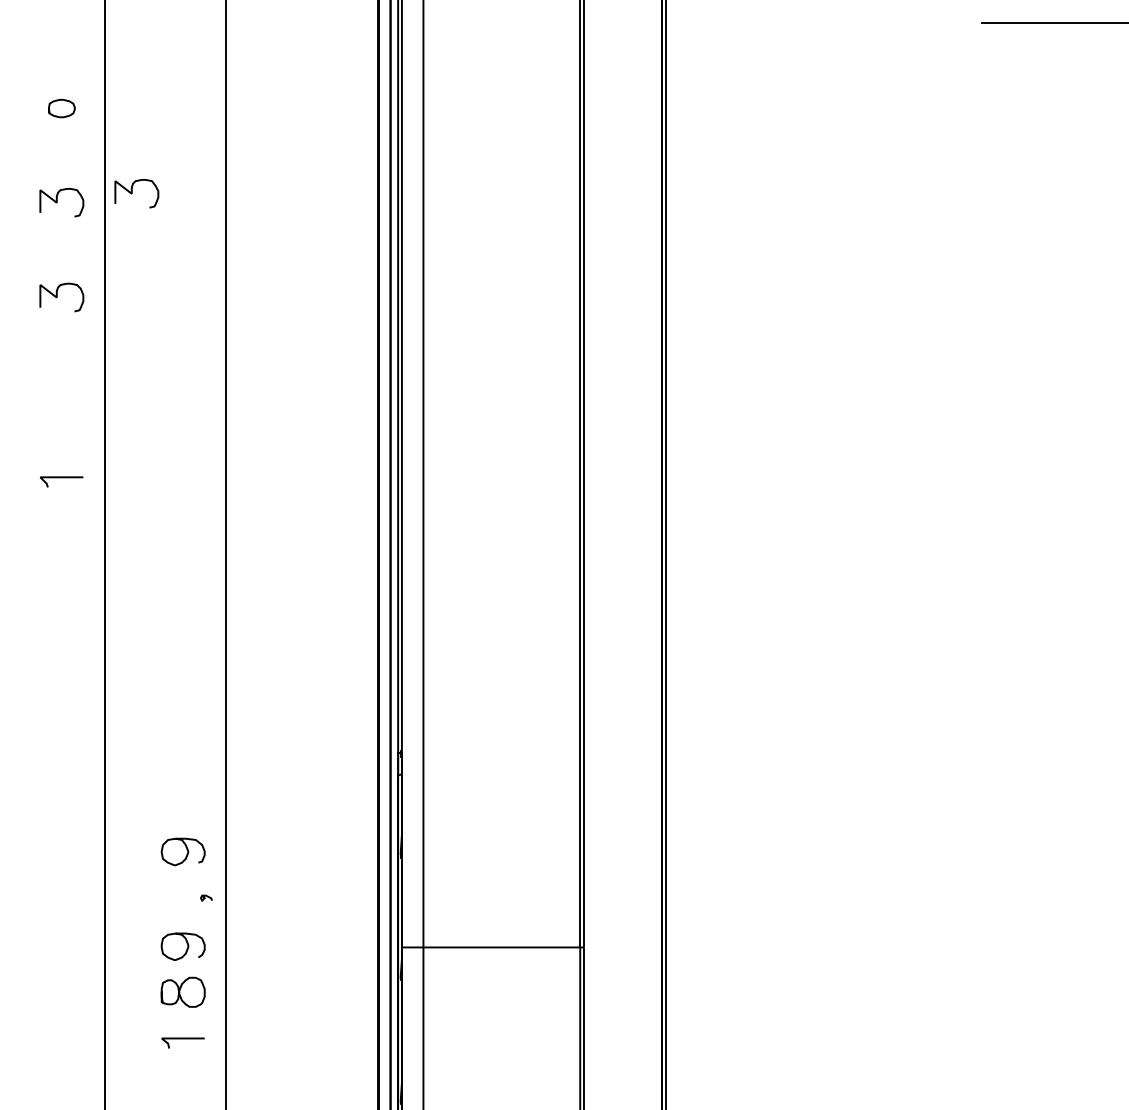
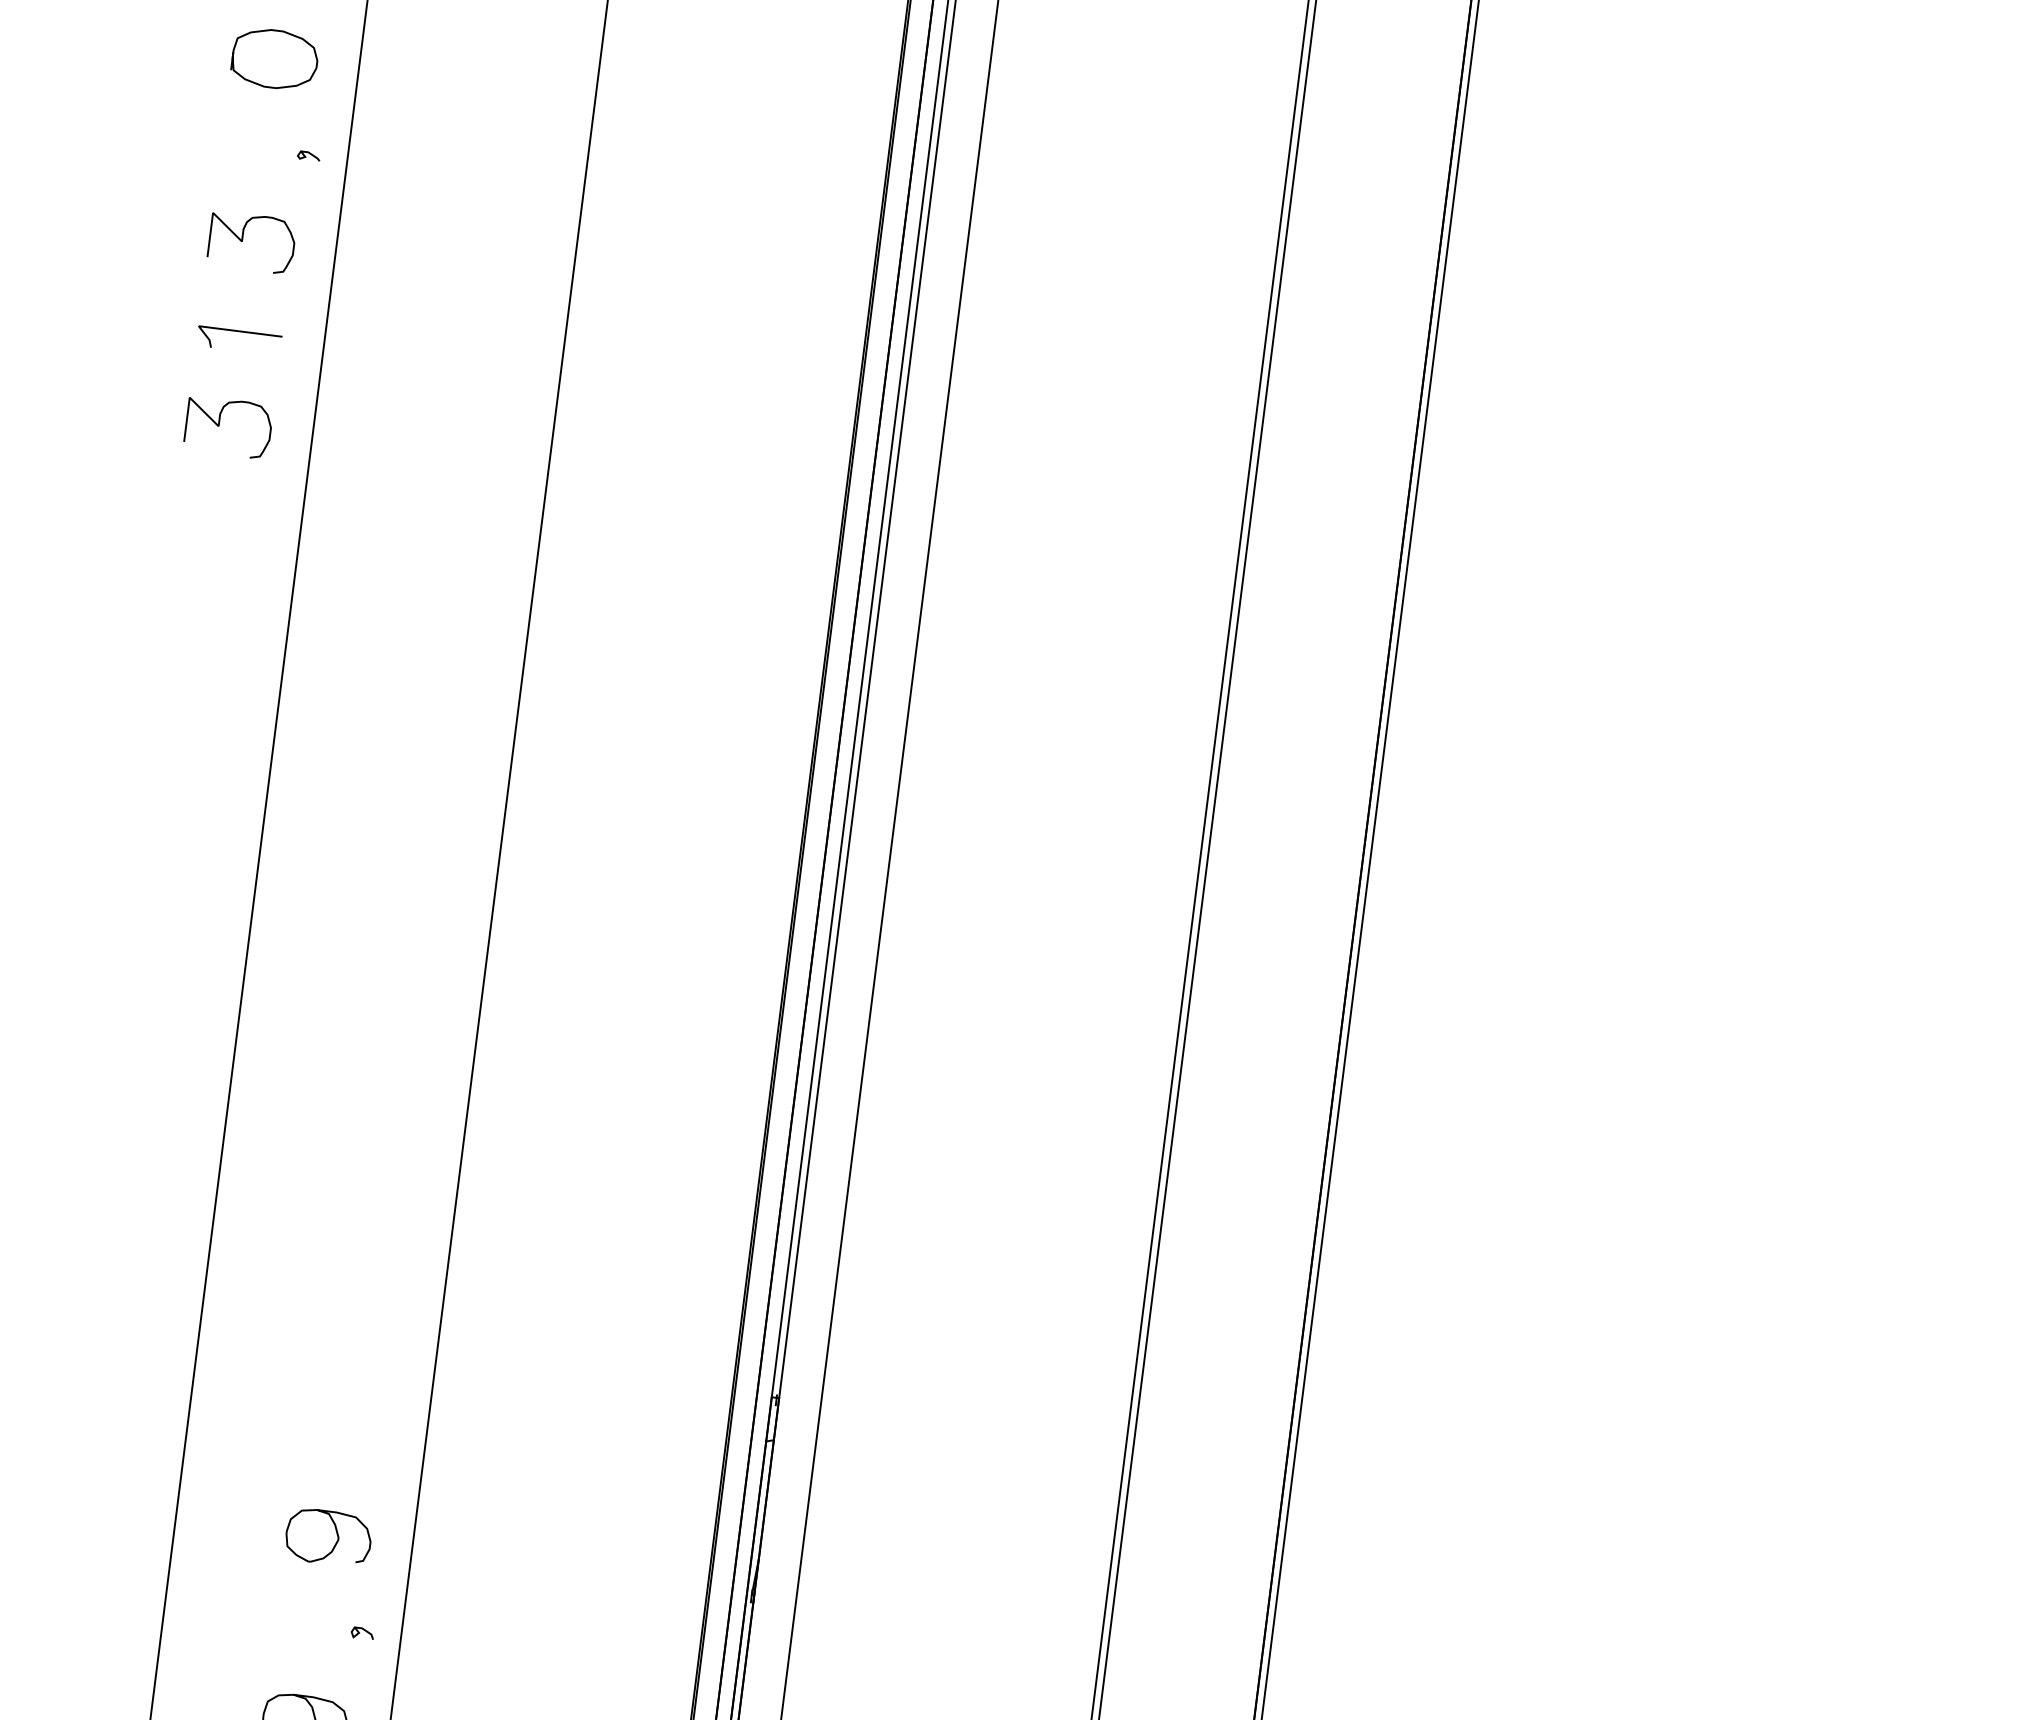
part: (61, 108) -> (274, 58), size x1.67
curve: (84, 155) -> (307, 156), added
curve: (132, 193) -> (391, 242), removed
curve: (61, 478) -> (239, 333), moved

